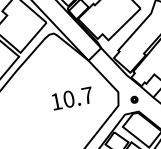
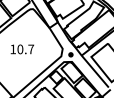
text: (72, 98) -> (22, 49), moved

